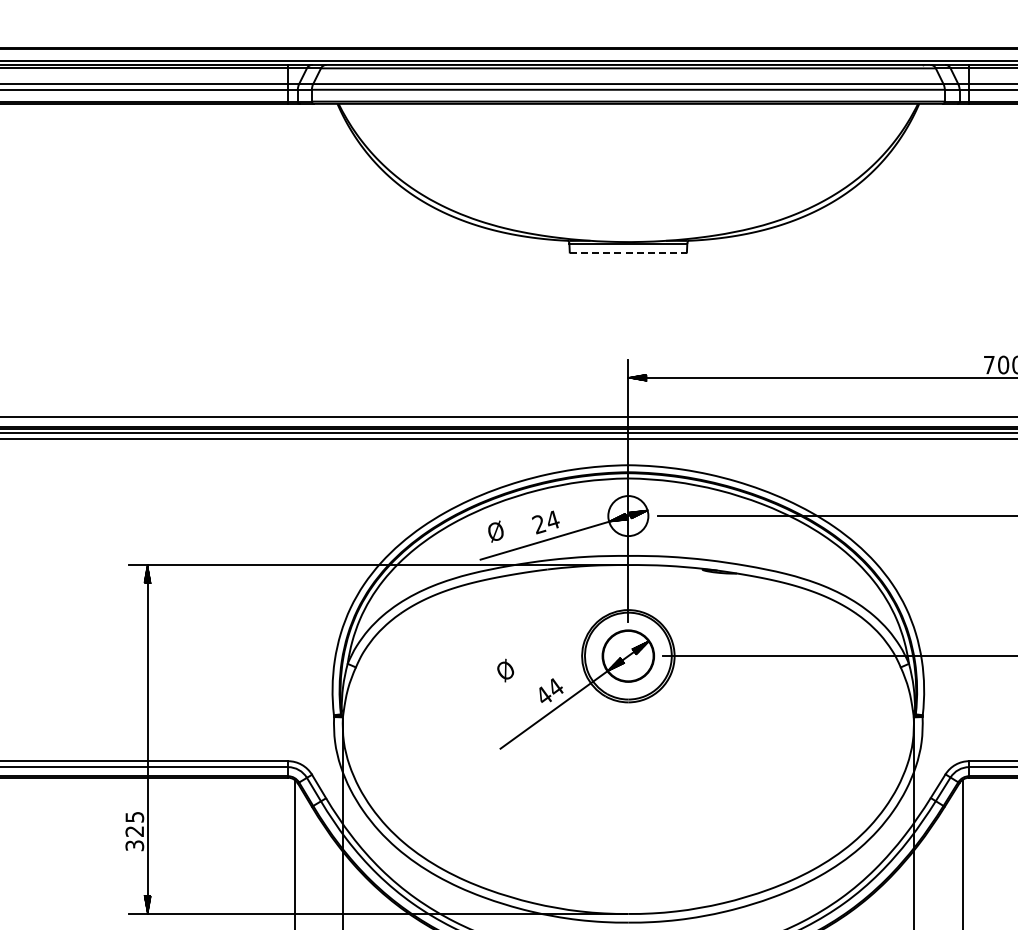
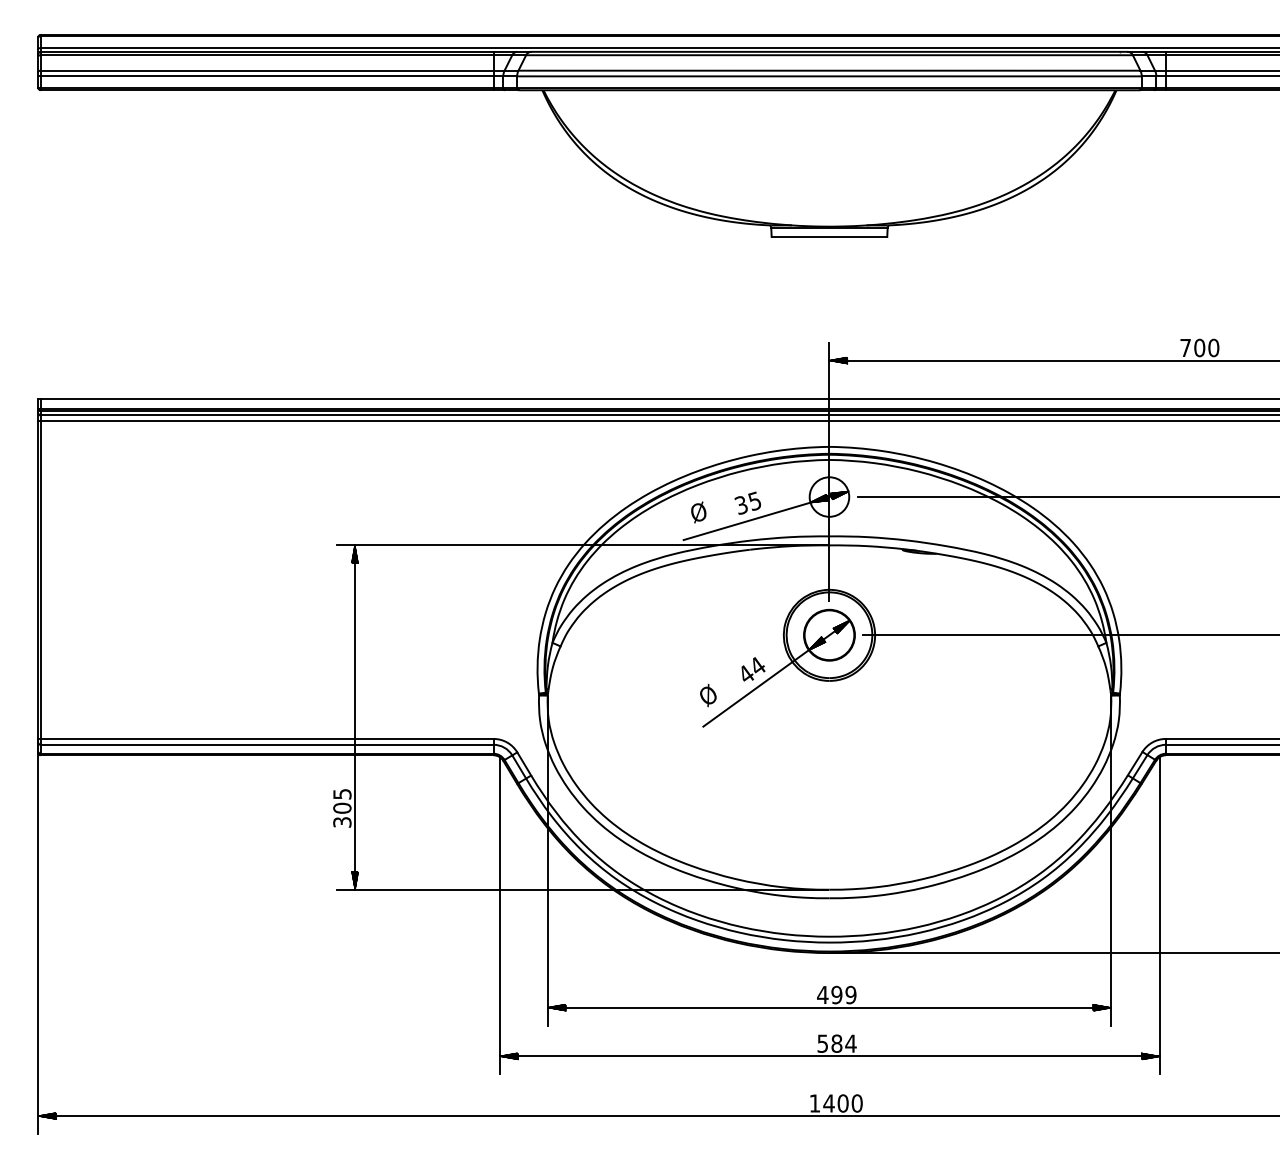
line: (628, 252) -> (829, 236), dashed -> solid
text: (545, 522) -> (747, 503), 24 -> 35
text: (505, 670) -> (708, 695), moved
text: (134, 830) -> (342, 807), 325 -> 305

